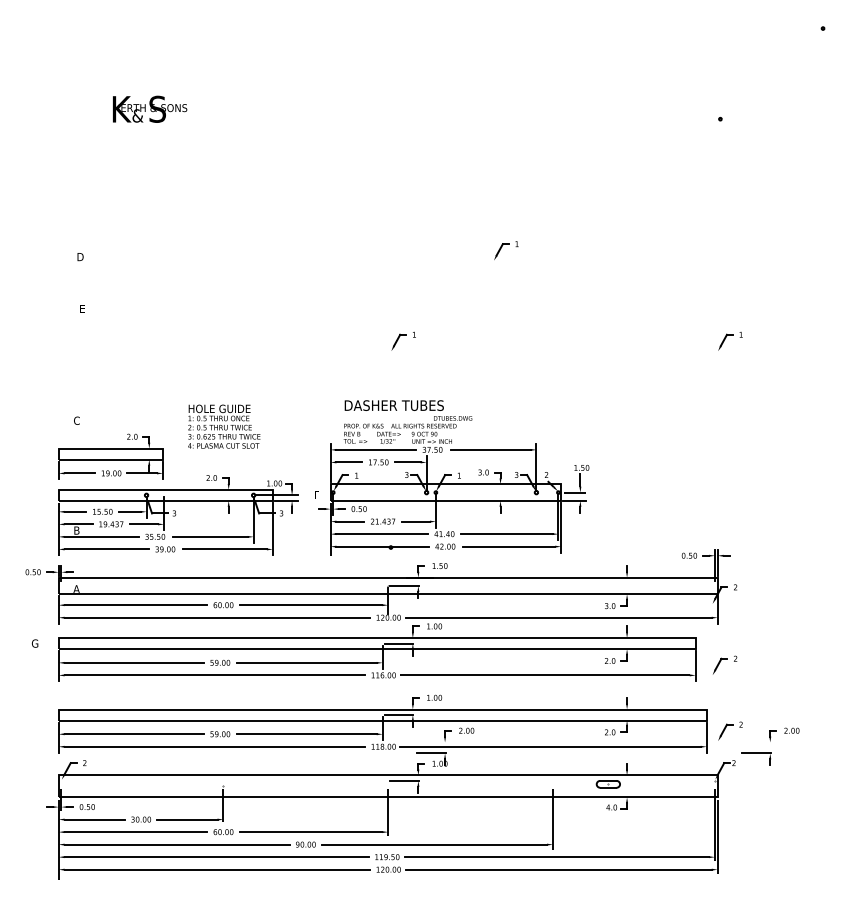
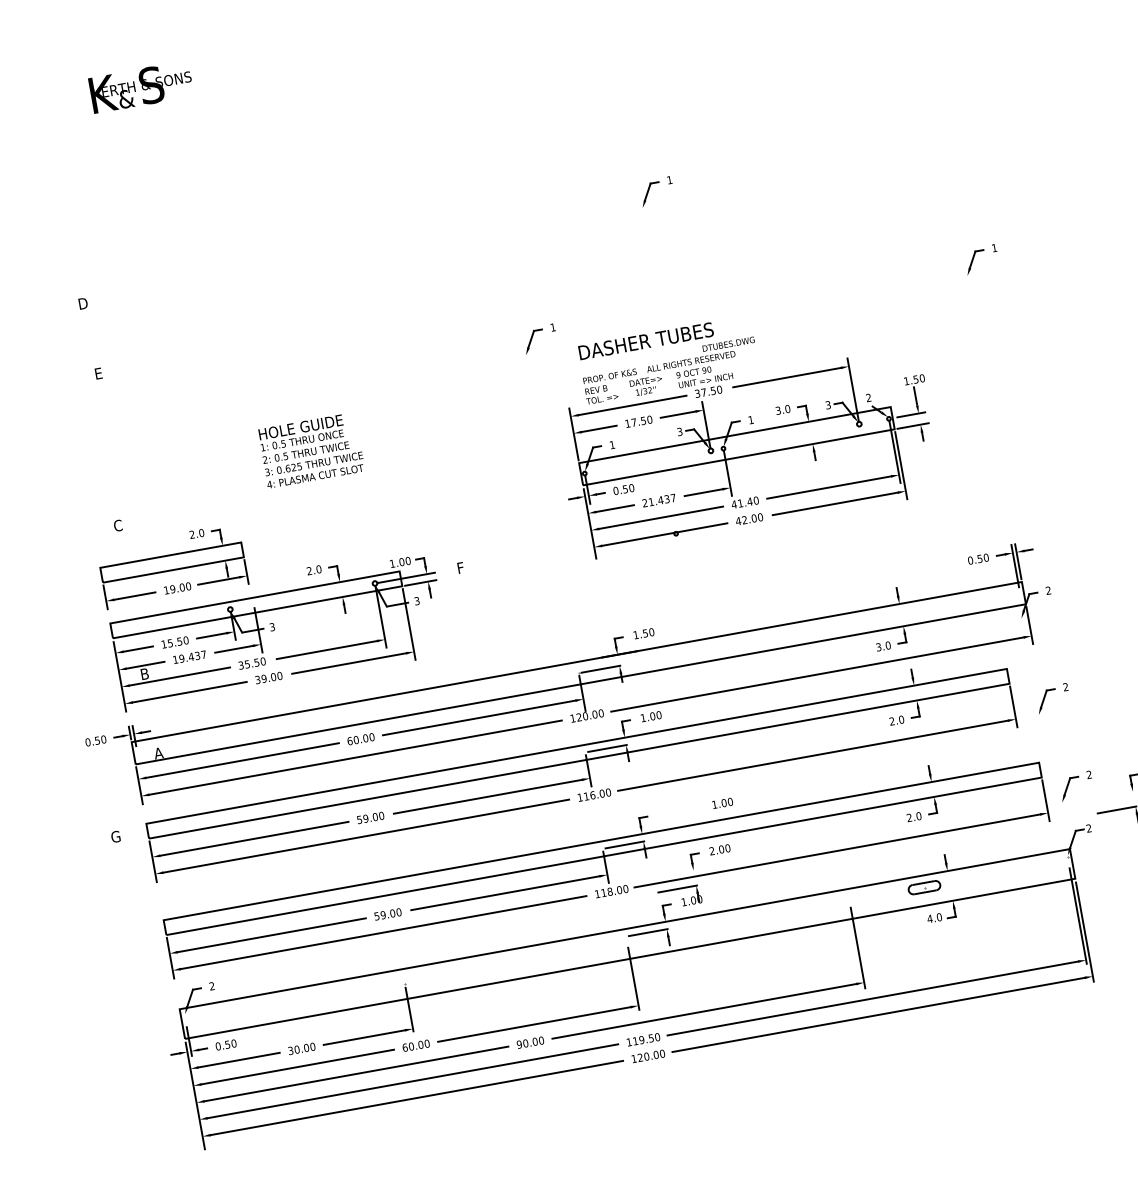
text: (224, 426) -> (311, 450), moved
part: (453, 477) -> (743, 423), moved
text: (434, 697) -> (722, 802), moved

